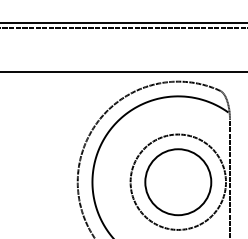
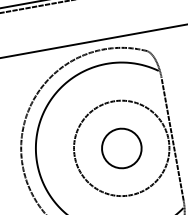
circle: (178, 182) -> (121, 148), size x0.6

